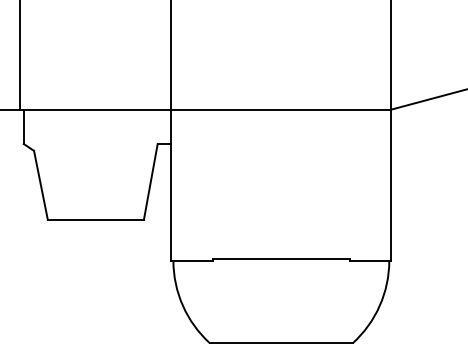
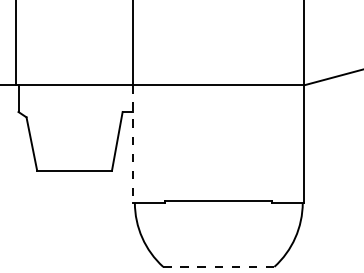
line: (171, 185) -> (133, 144), solid -> dashed
line: (280, 342) -> (218, 266), solid -> dashed

